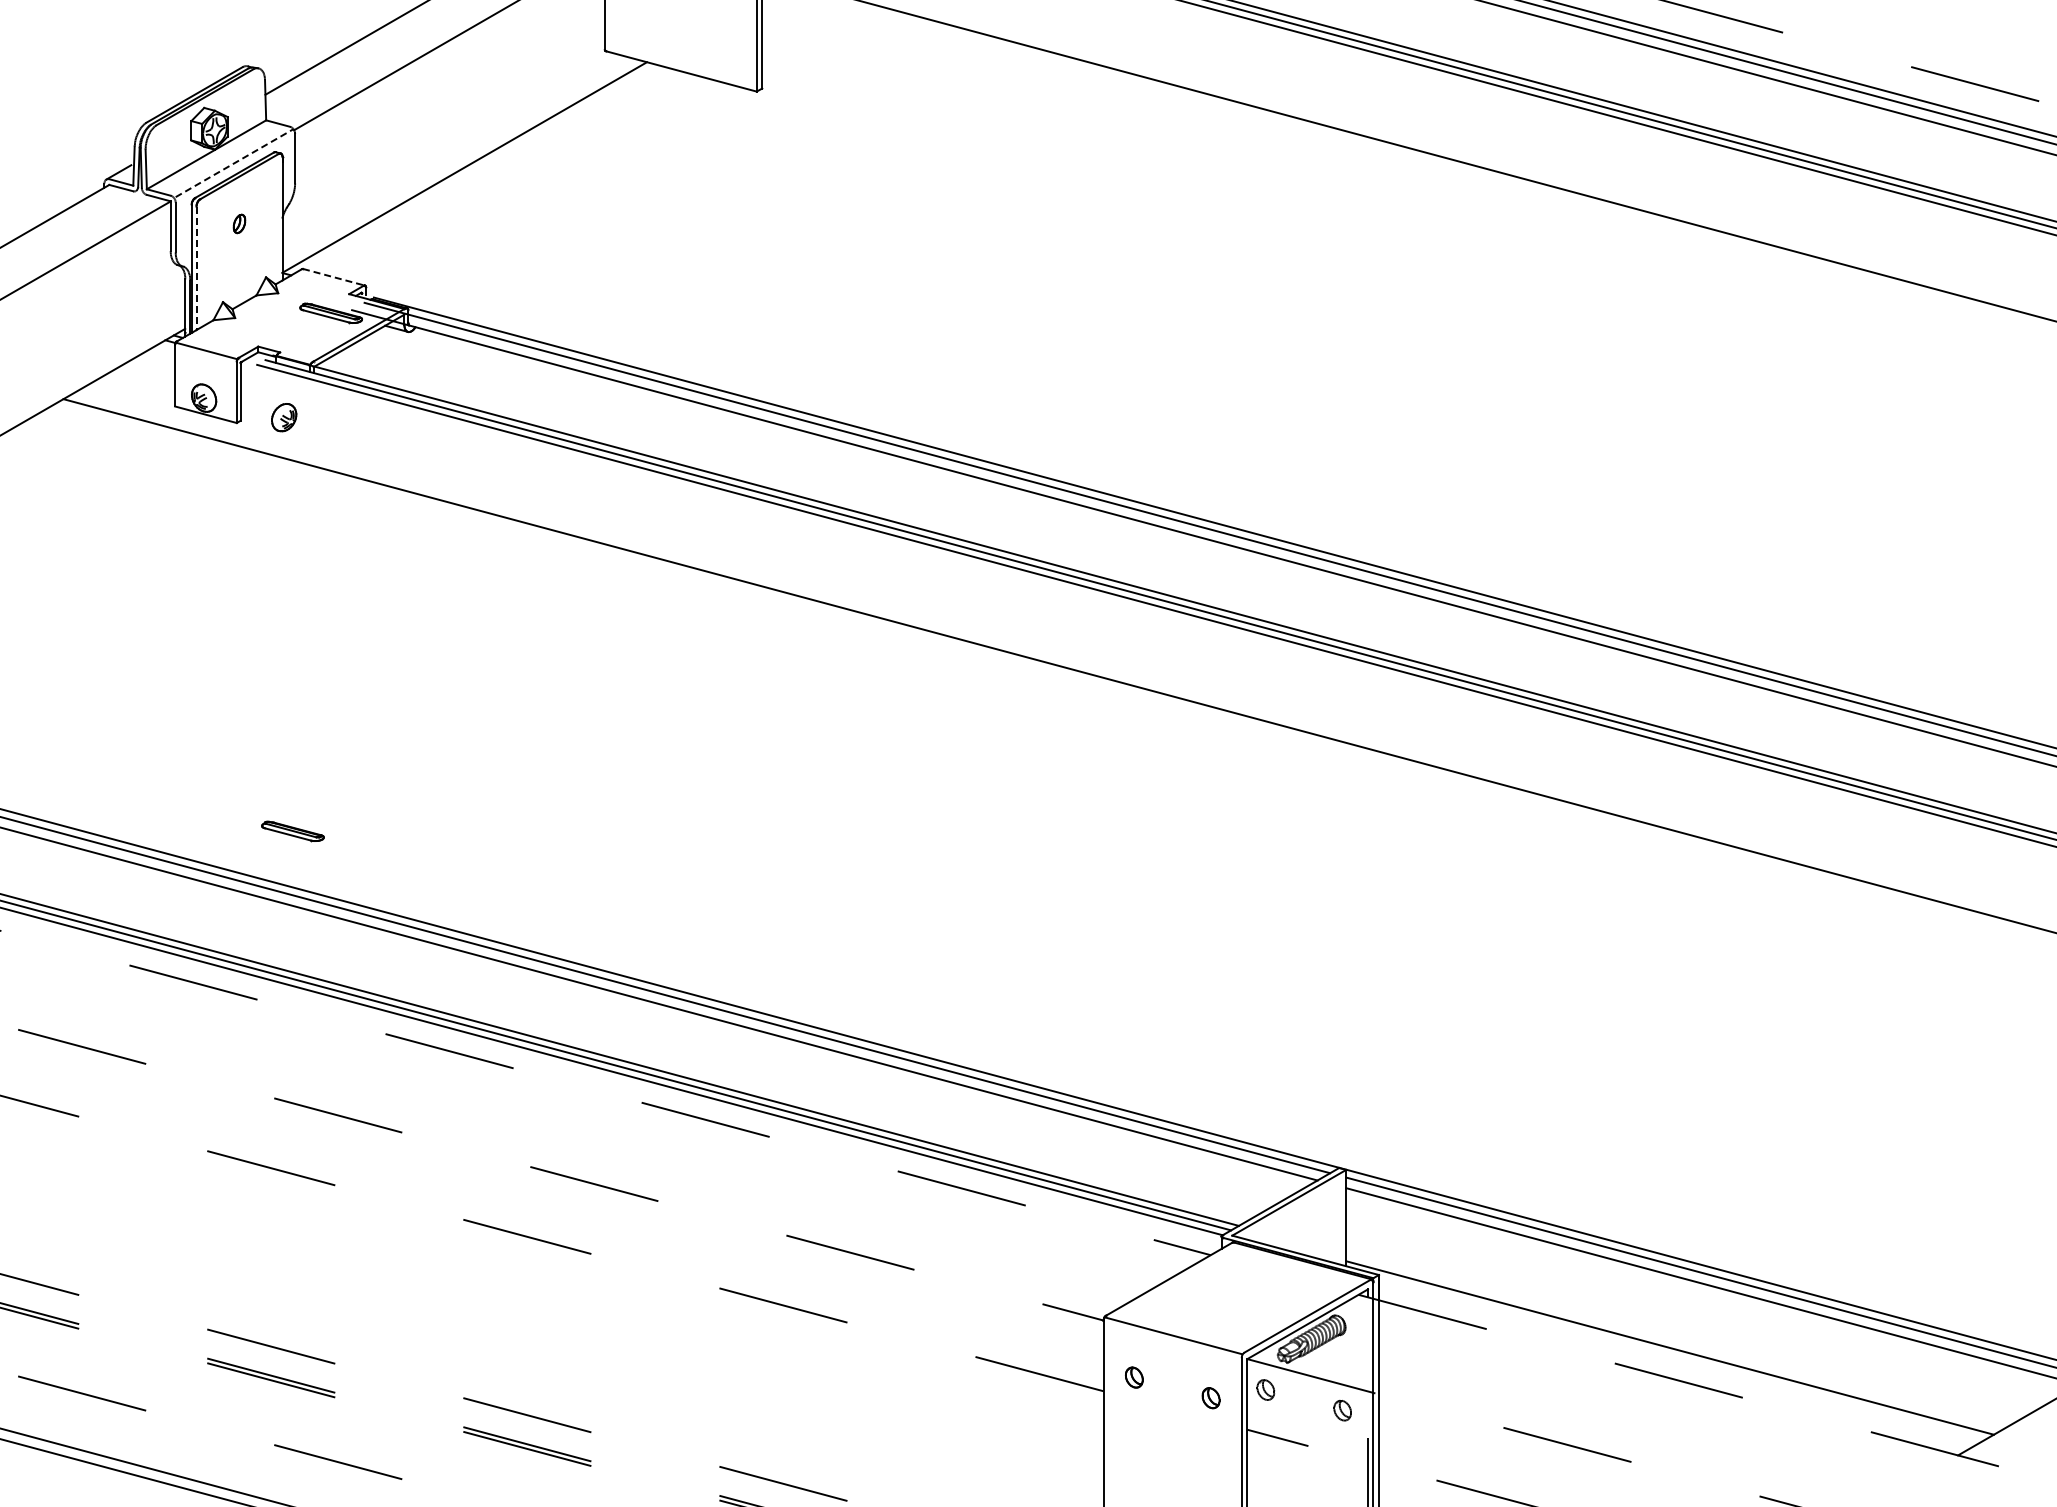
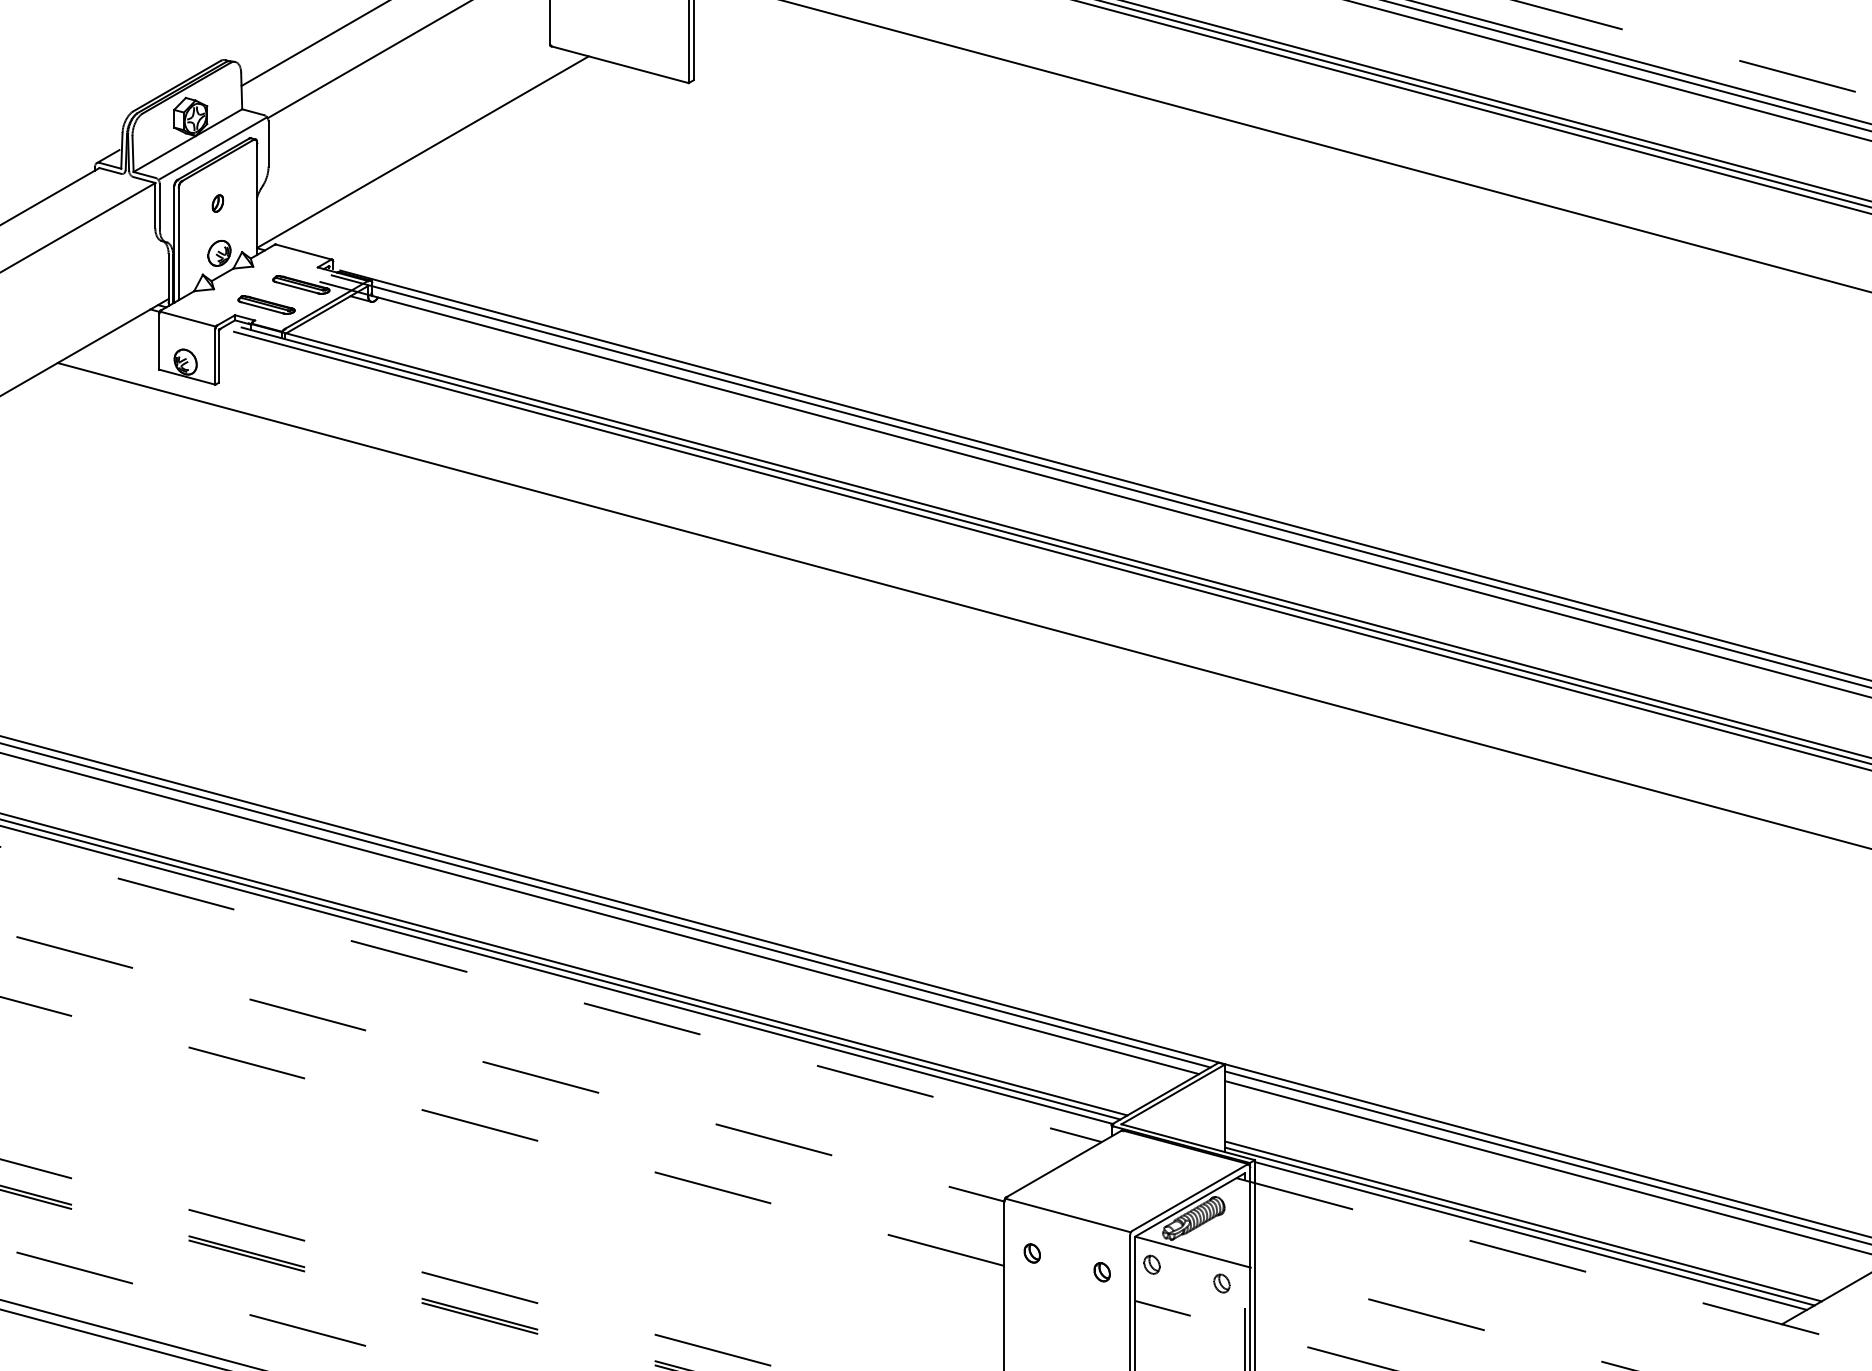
line: (235, 162) -> (214, 147), dashed -> solid
line: (196, 268) -> (178, 244), dashed -> solid
line: (334, 277) -> (304, 252), dashed -> solid
part: (284, 417) -> (219, 253), moved
part: (292, 831) -> (266, 305), moved
line: (1673, 1342) -> (1523, 1221), added
line: (1681, 1358) -> (1530, 1236), added

